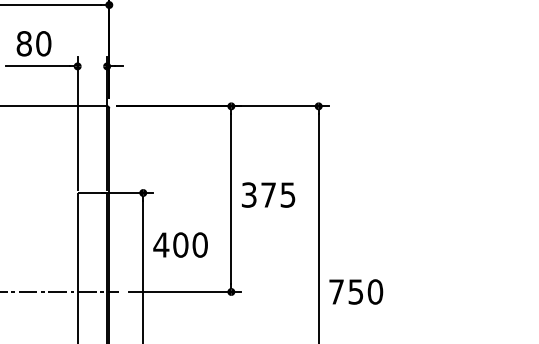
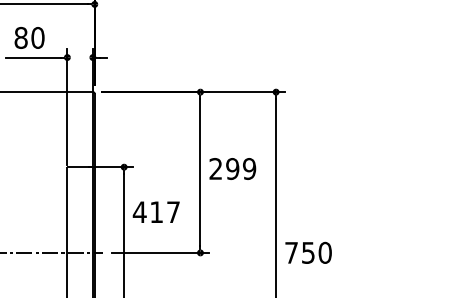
text: (268, 194) -> (232, 168), 375 -> 299
text: (190, 244) -> (165, 211), 400 -> 417

